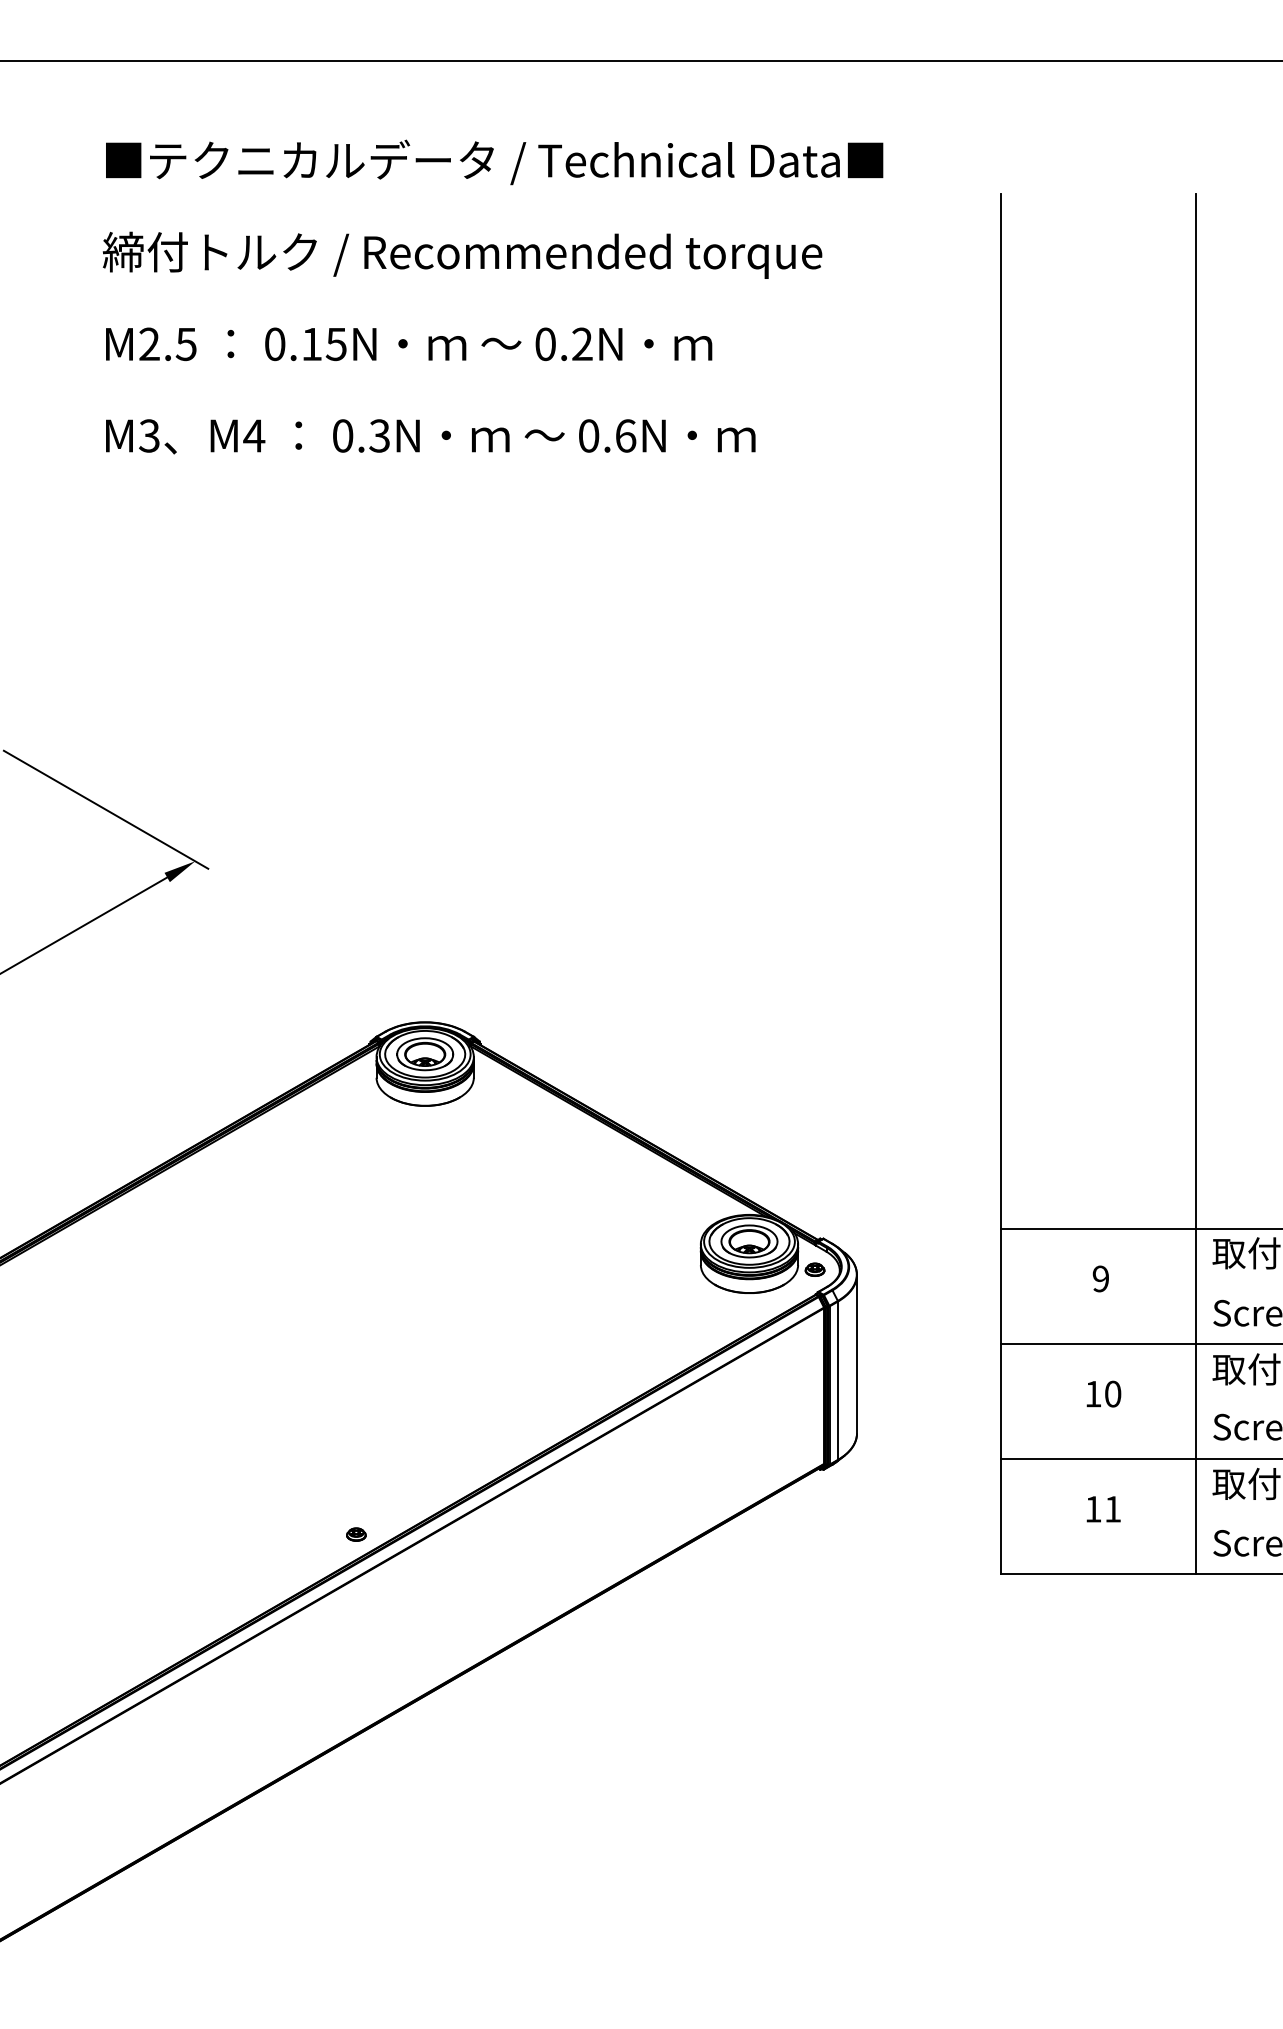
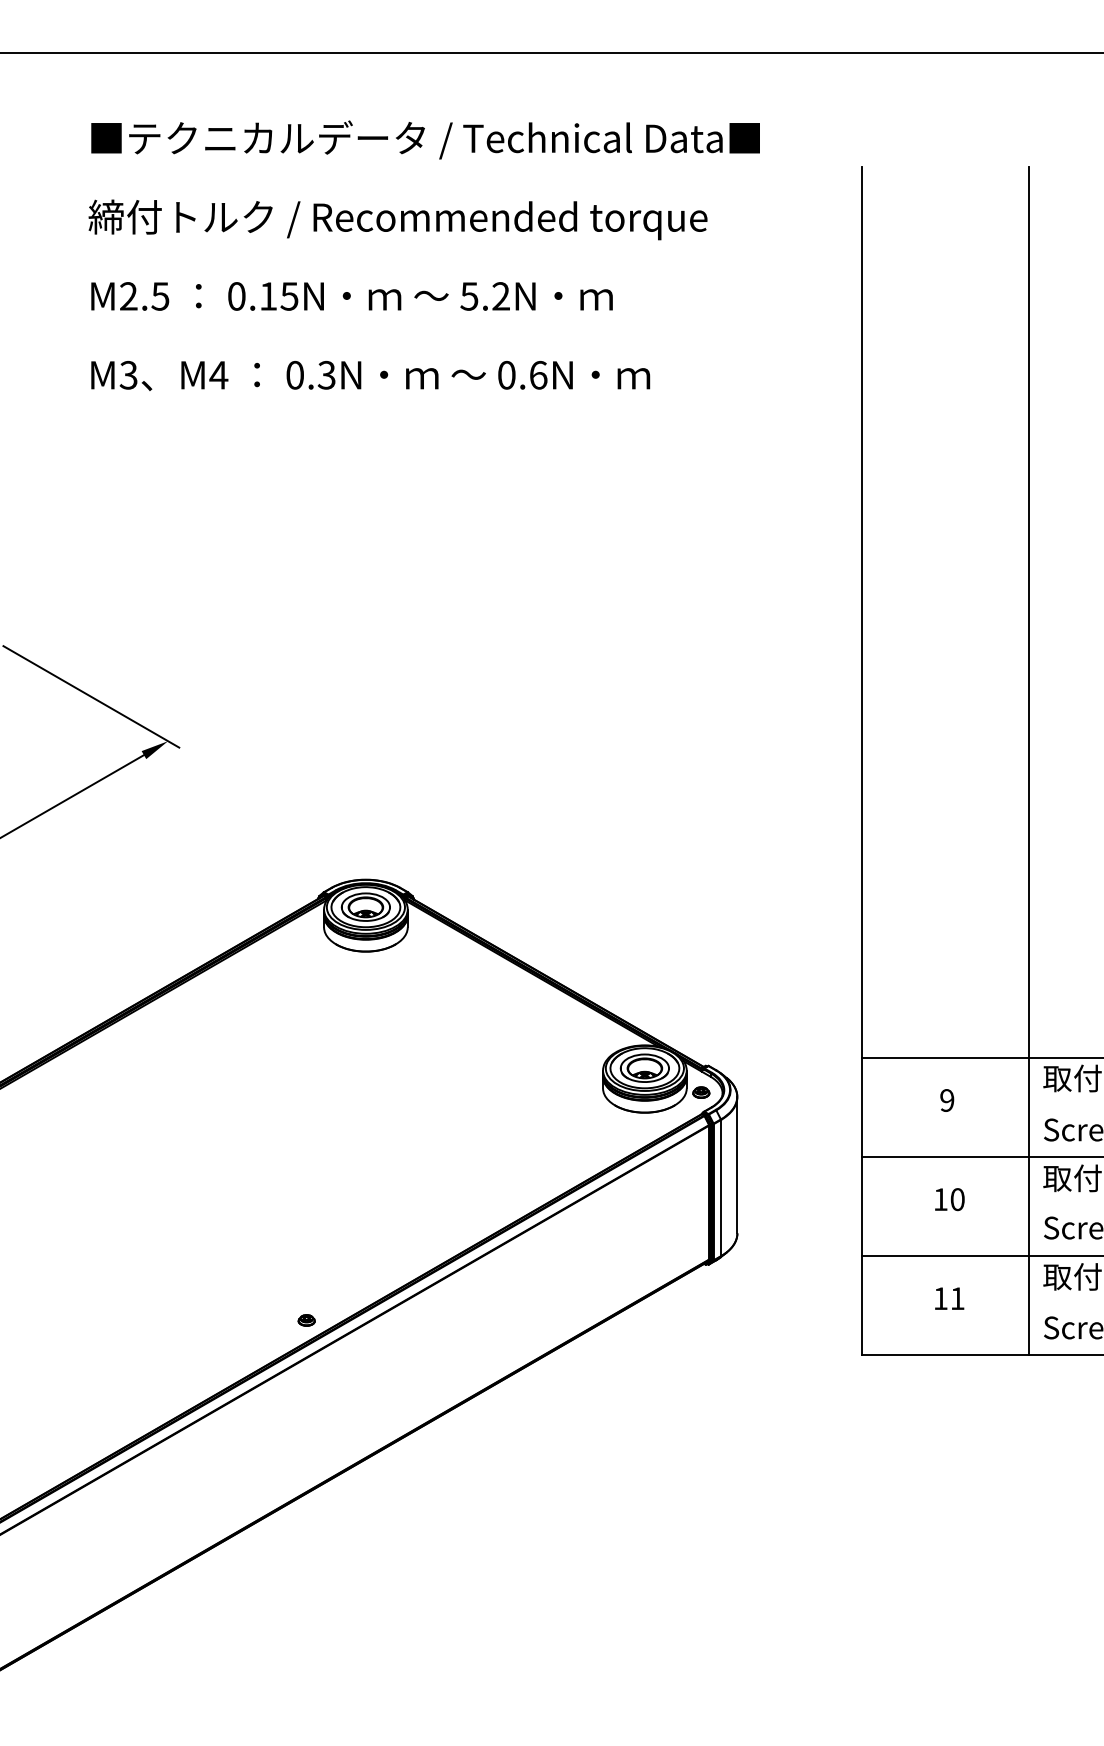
text: (545, 343) -> (469, 295), 0.2N -> 5.2N

